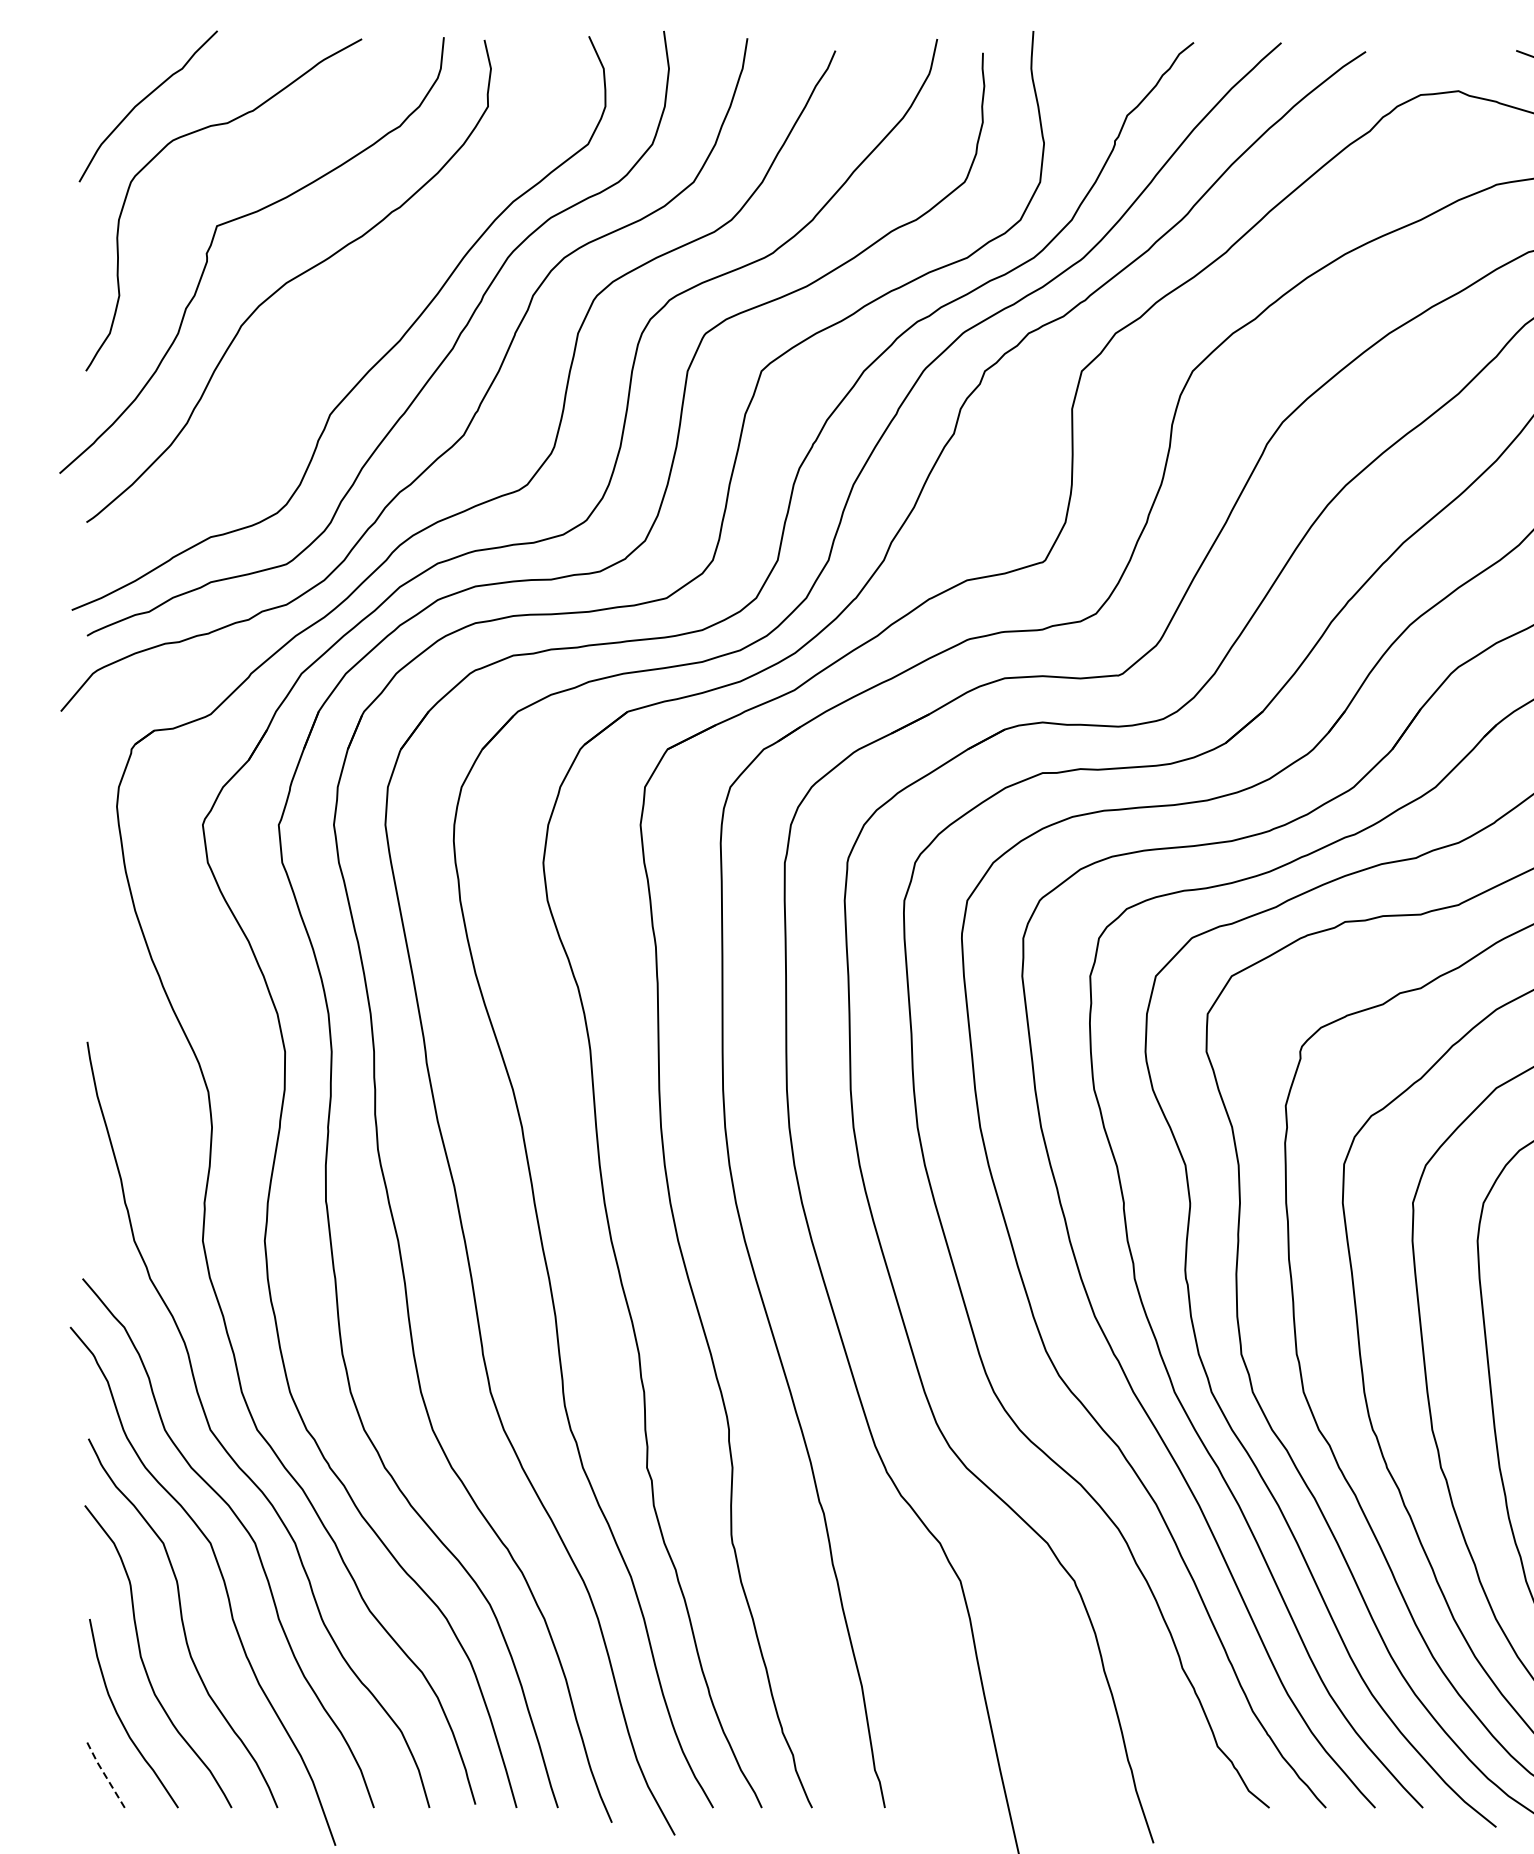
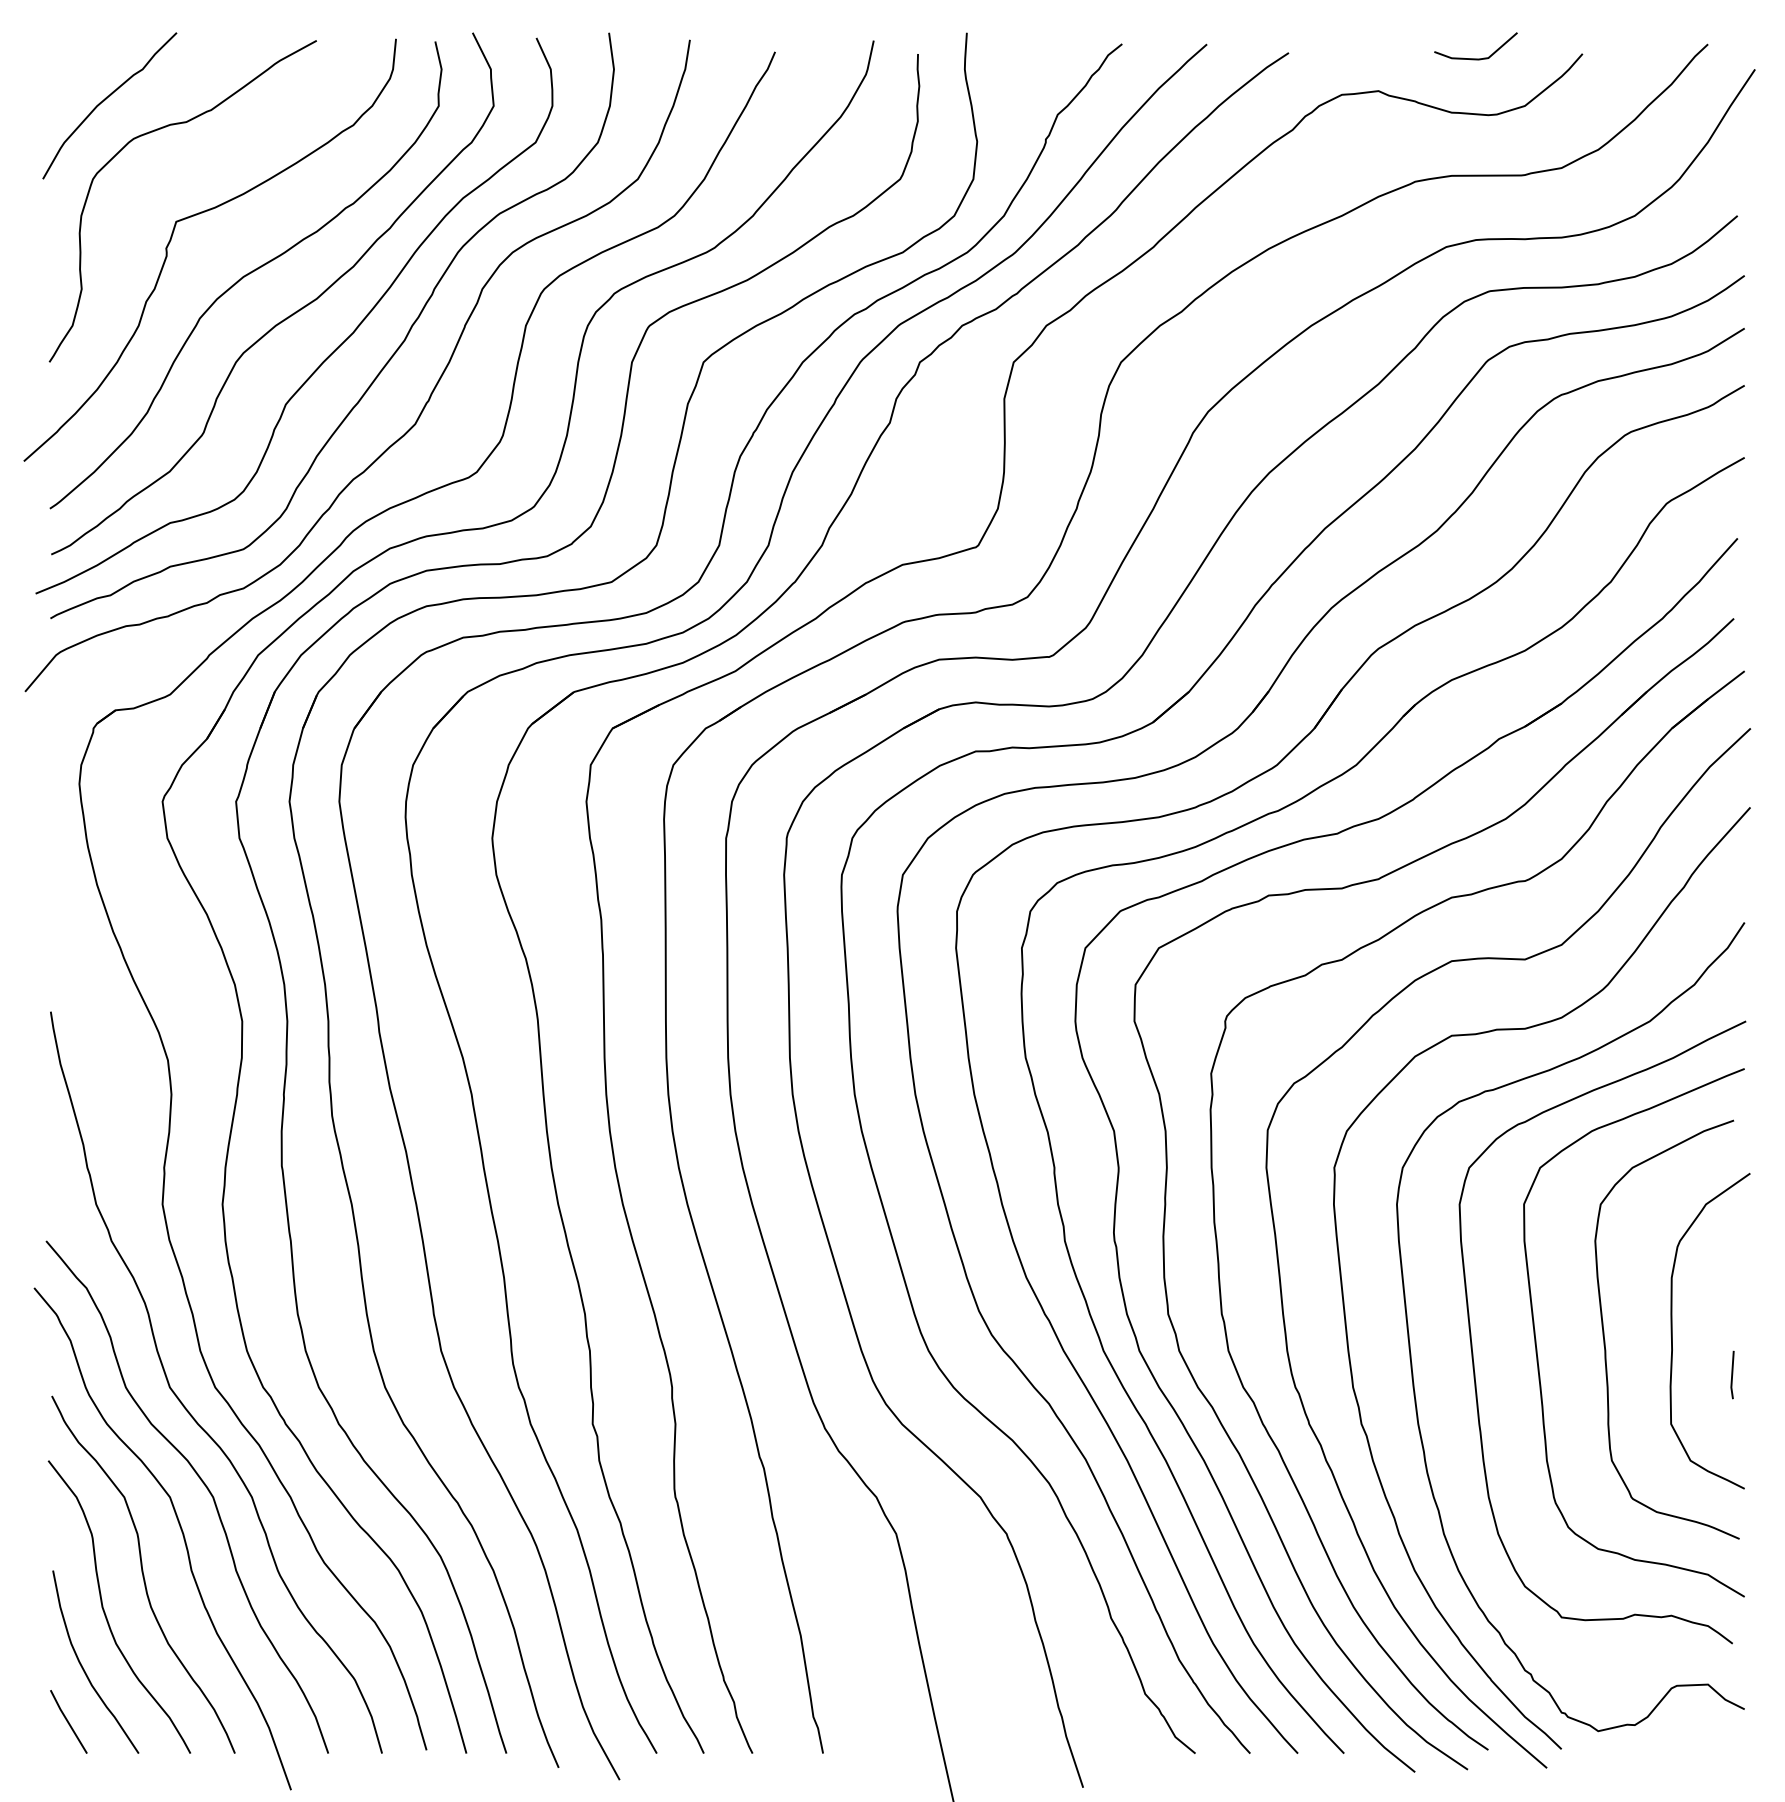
curve: (331, 323) -> (287, 316), added
line: (105, 1775) -> (68, 1722), dashed -> solid

